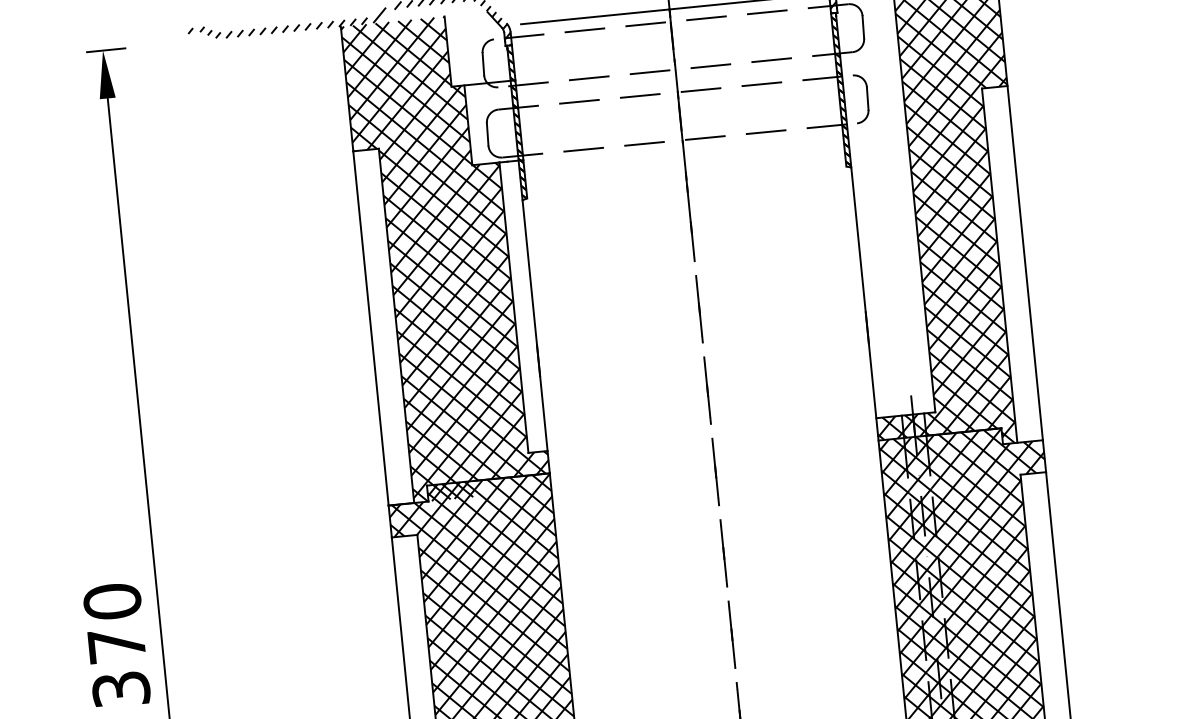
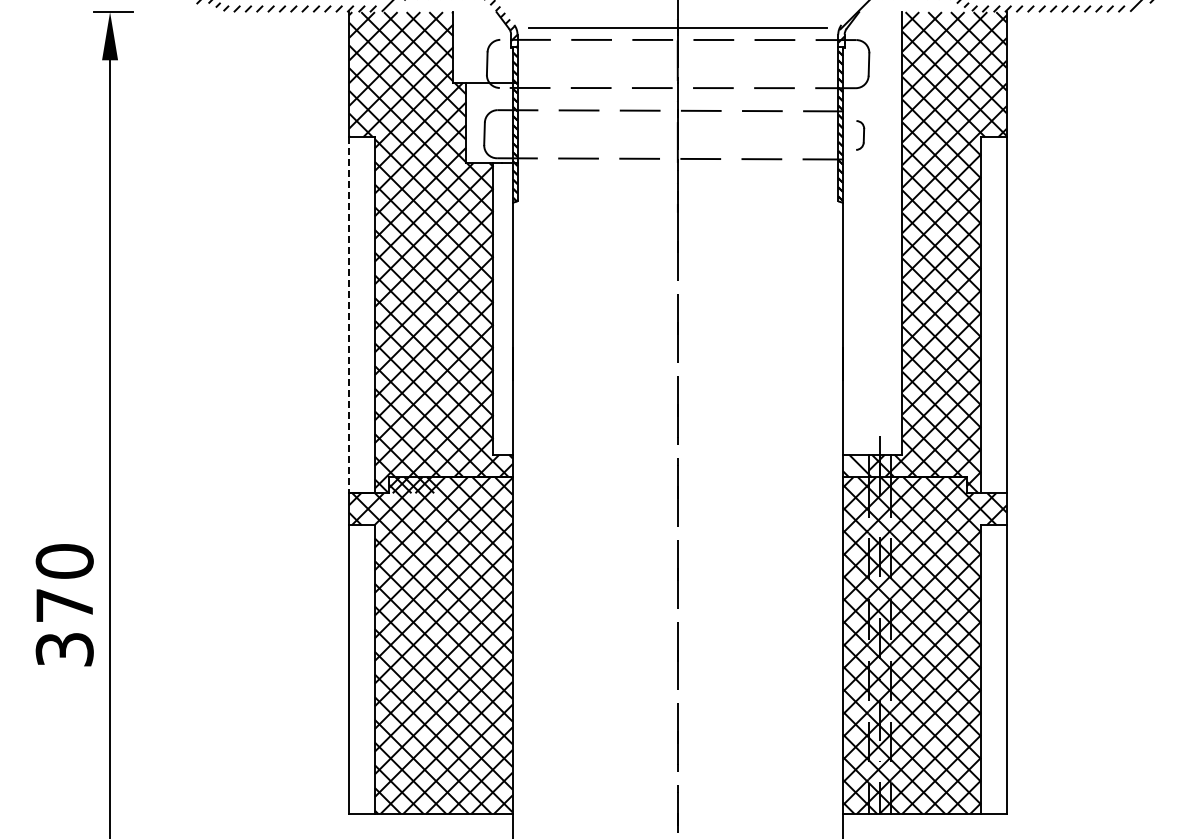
part: (861, 98) -> (860, 135), size x0.6
line: (371, 328) -> (349, 315), solid -> dashed
hatch: (889, 427) -> (855, 465), removed

